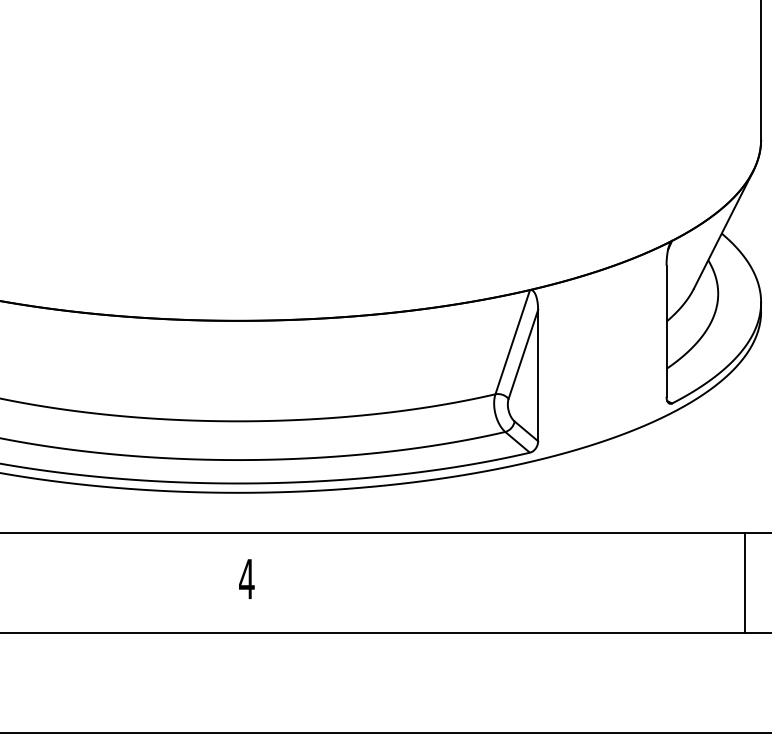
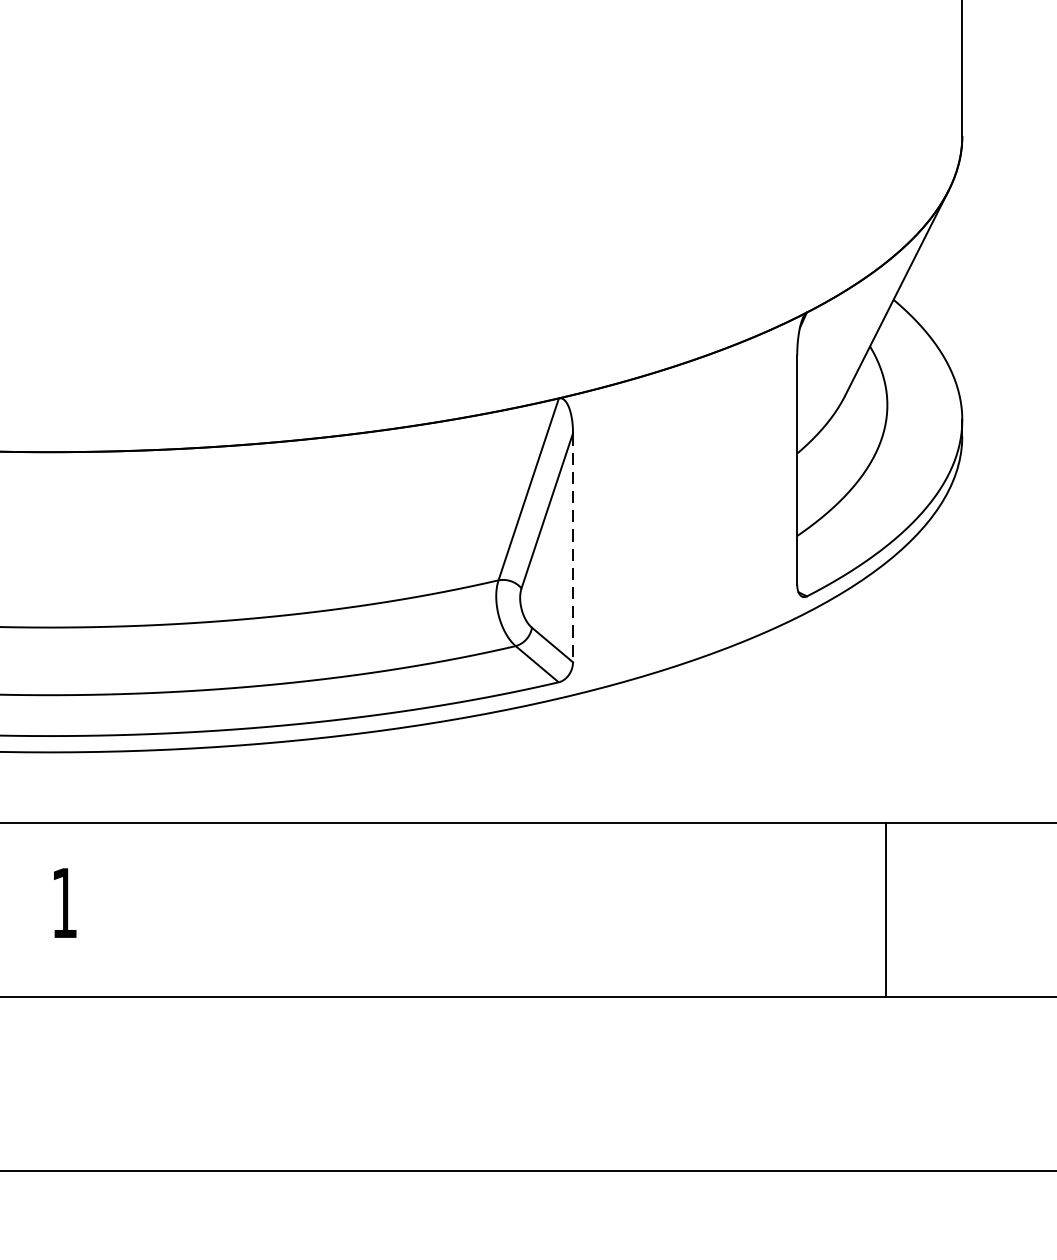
line: (538, 375) -> (573, 547), solid -> dashed
text: (246, 578) -> (63, 901), 4 -> 1
line: (744, 583) -> (886, 910), moved

